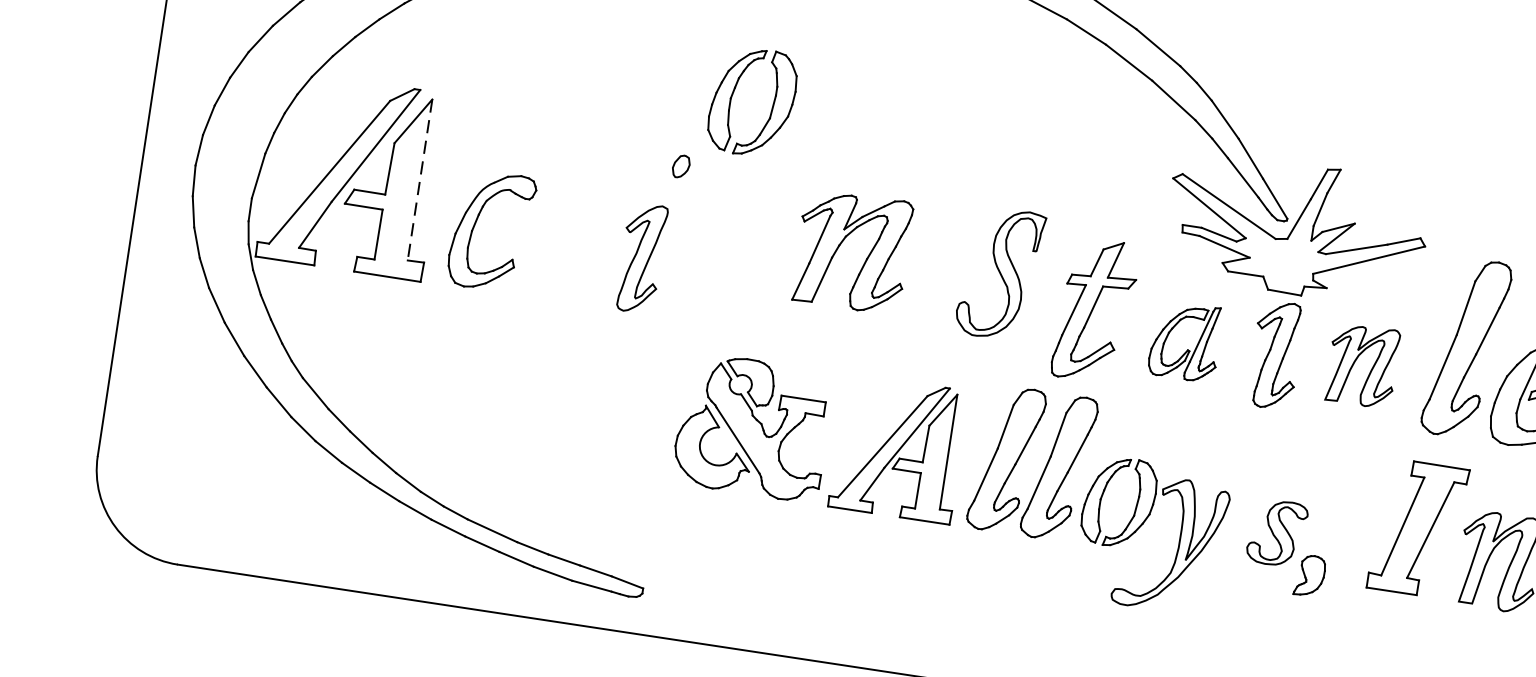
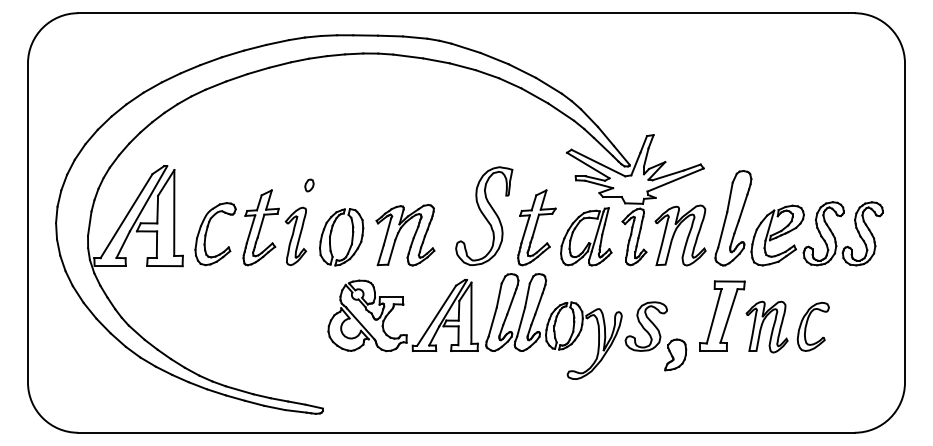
part: (771, 105) -> (351, 237), moved
line: (420, 180) -> (174, 213), dashed -> solid
part: (577, 231) -> (260, 227), added
part: (841, 246) -> (399, 233), moved
part: (1000, 272) -> (484, 215), size x1.43
part: (1186, 340) -> (586, 236), size x1.43
part: (1362, 365) -> (680, 235), size x1.43
part: (1287, 547) -> (655, 336), size x1.43

